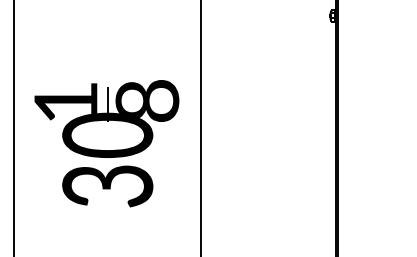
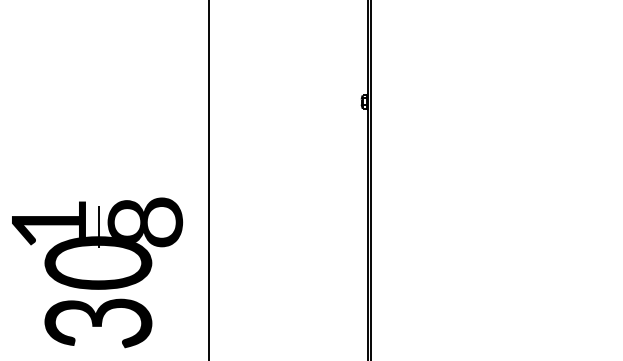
part: (106, 143) -> (97, 272), moved

